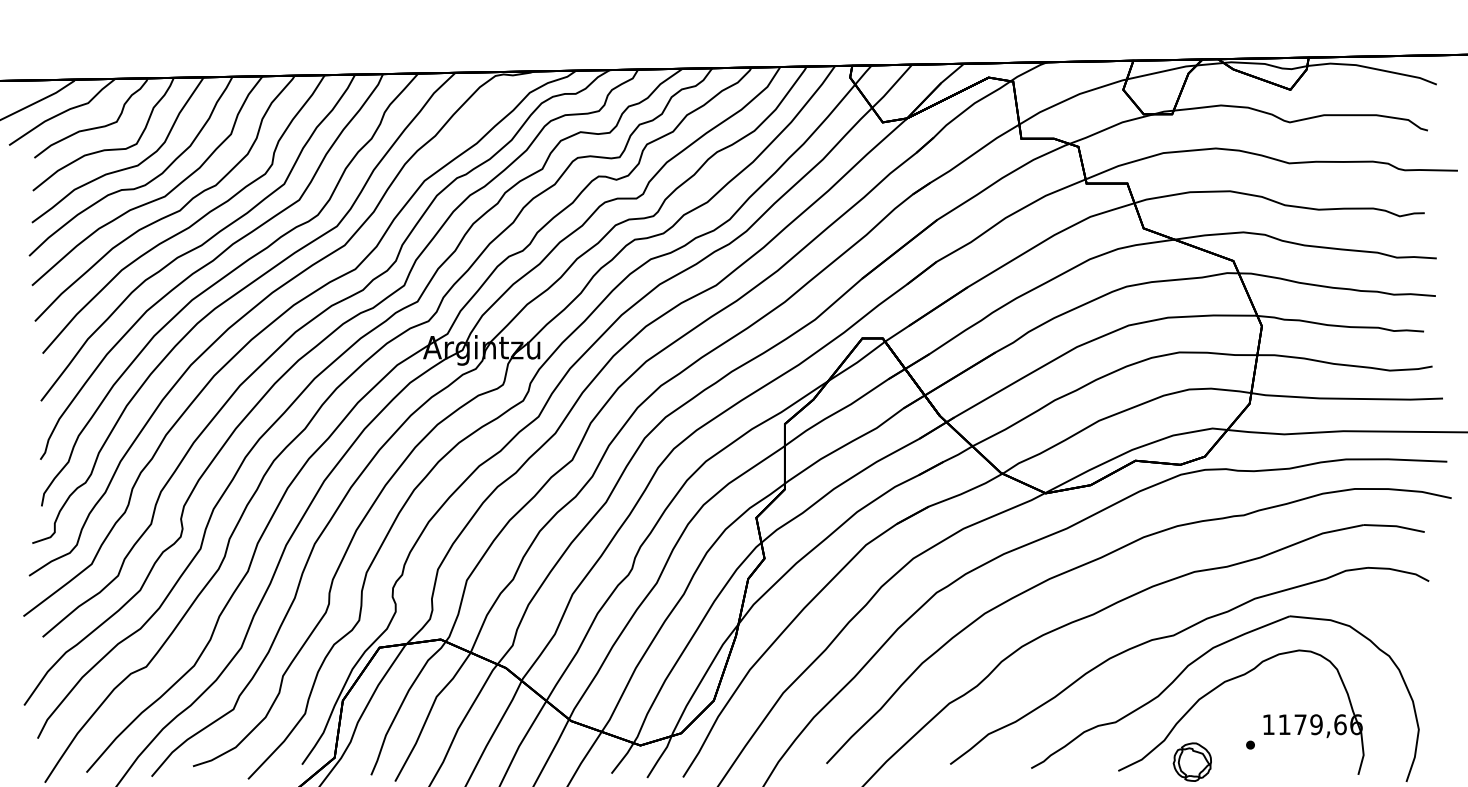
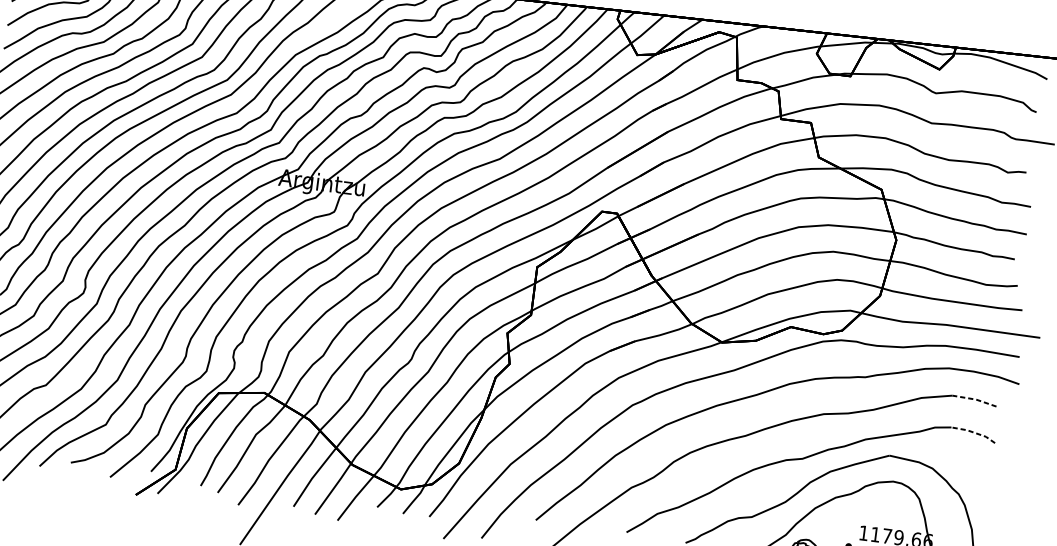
line: (1394, 526) -> (974, 399), solid -> dashed
line: (1399, 570) -> (974, 432), solid -> dashed

